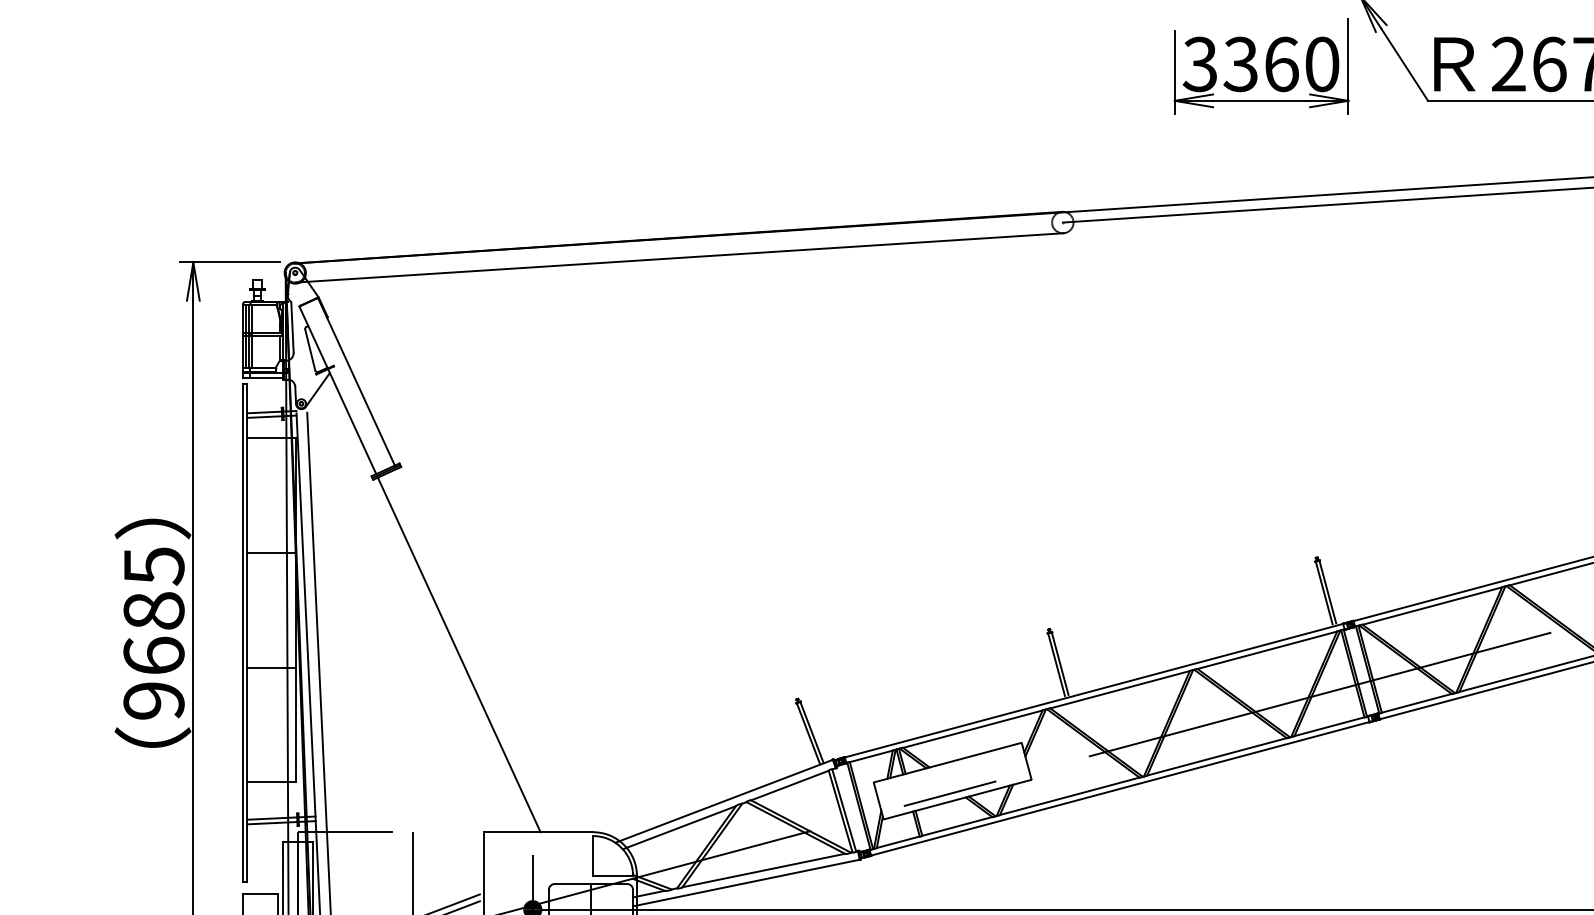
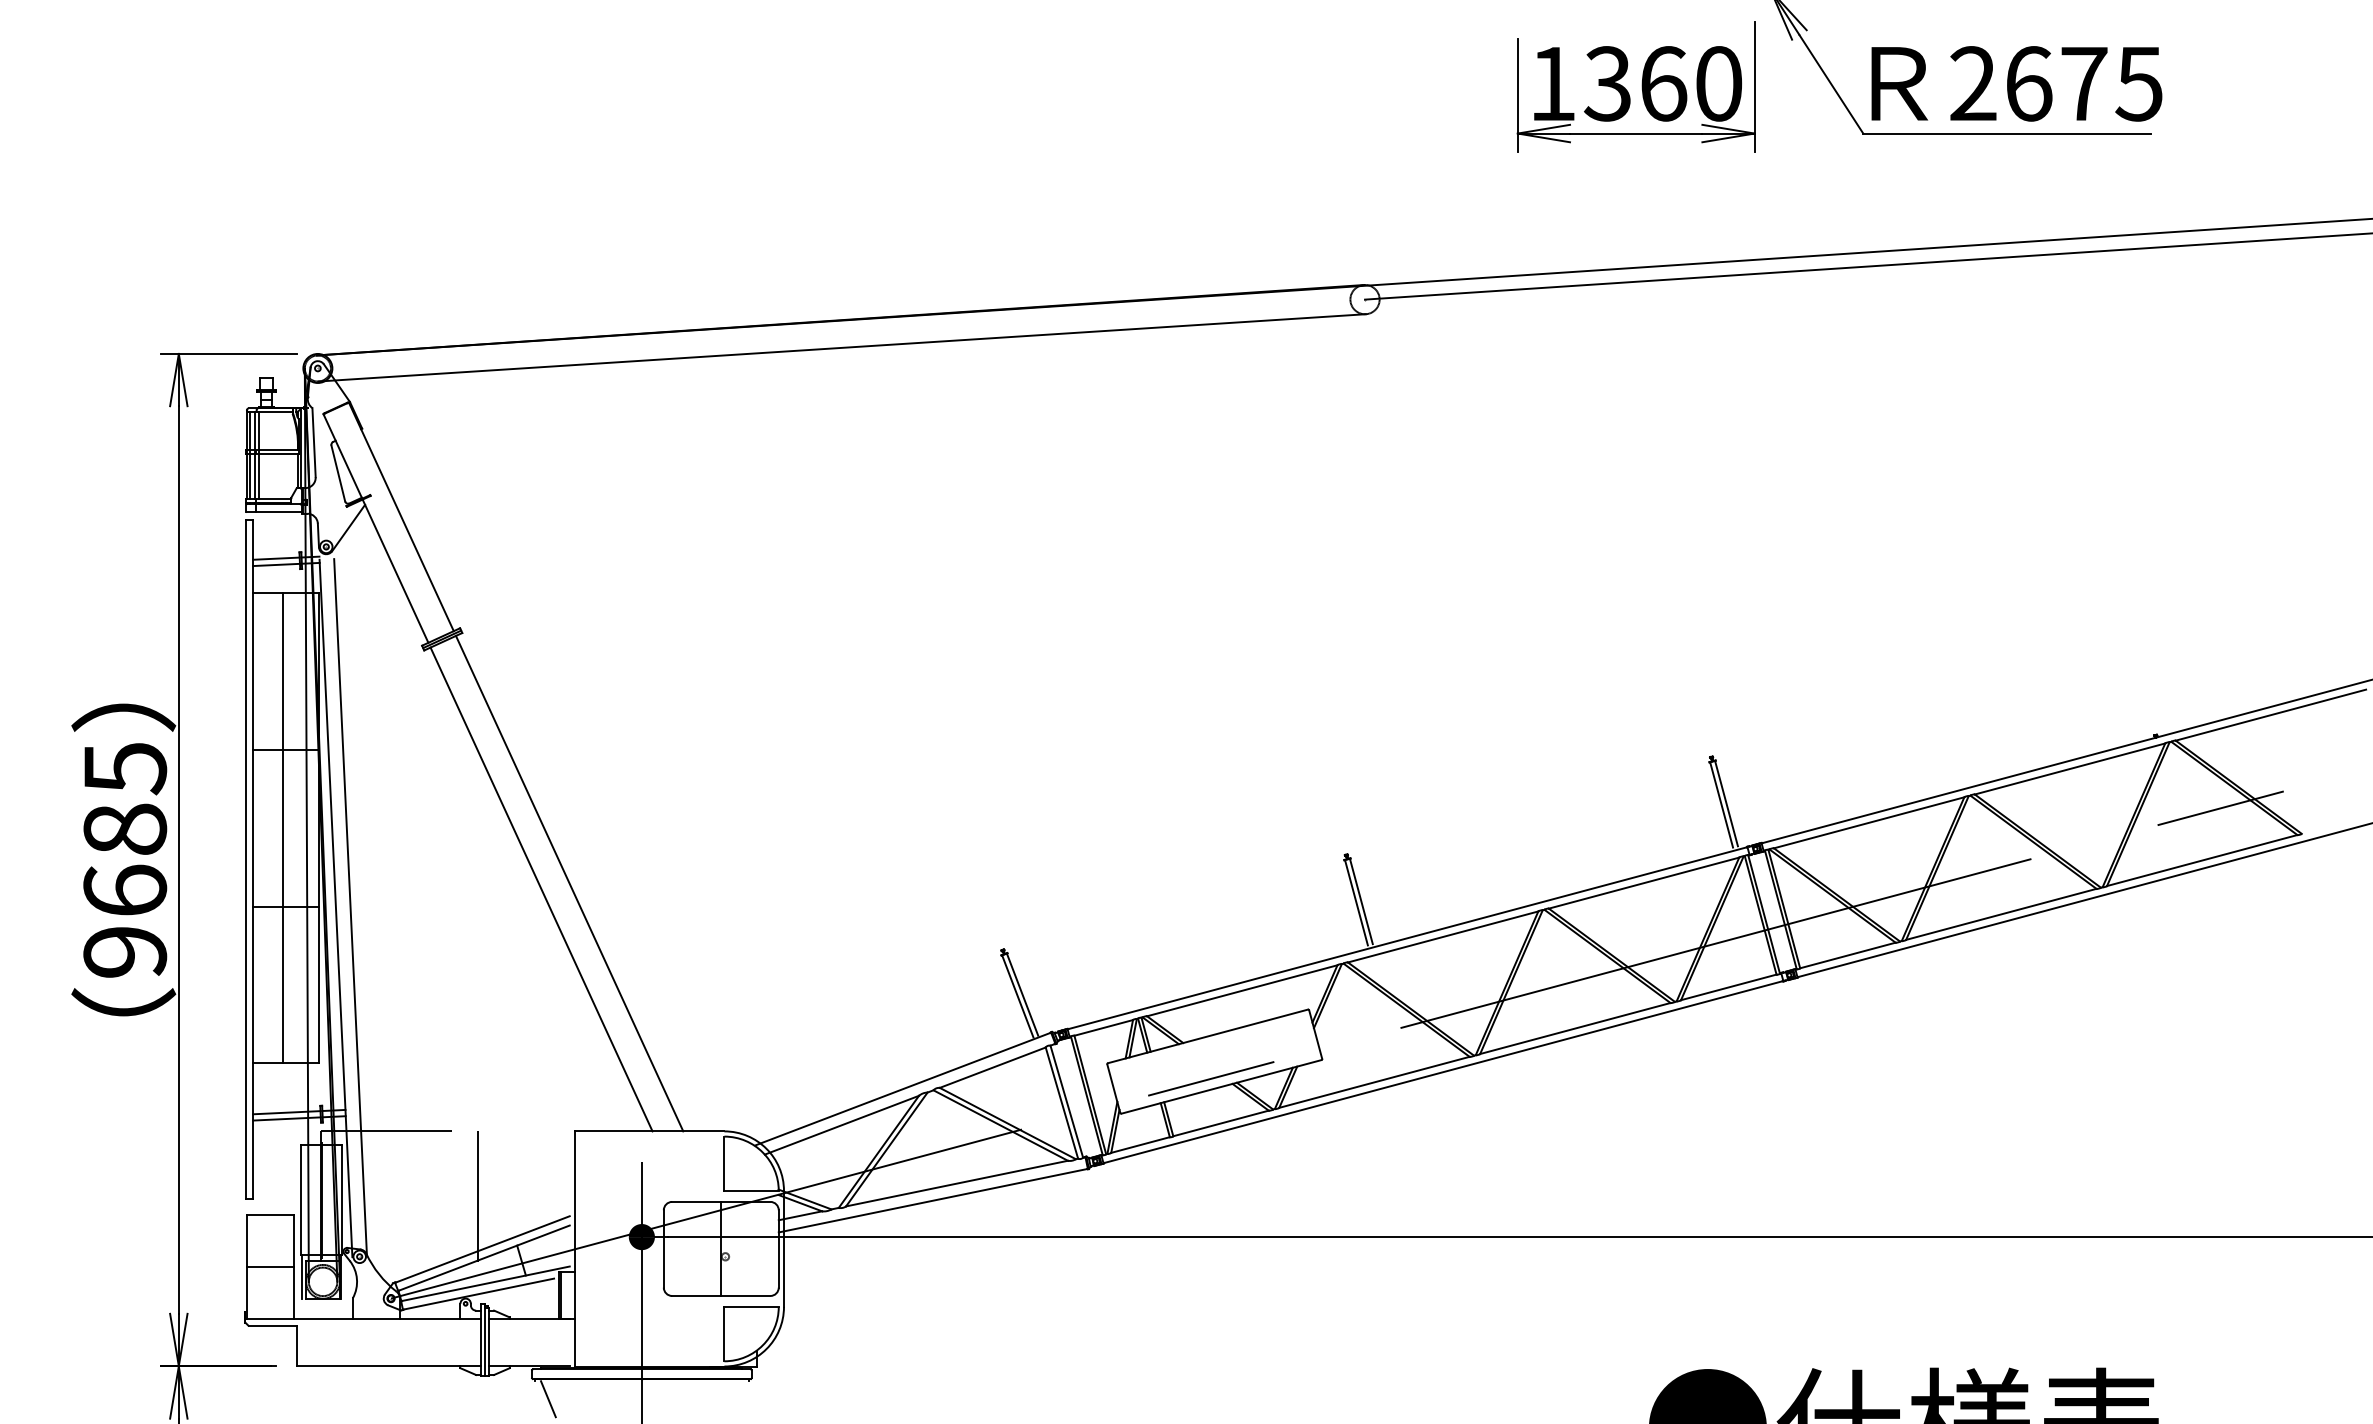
text: (1199, 64) -> (1551, 83), 3360 -> 1360
line: (269, 610) -> (282, 828), added
line: (479, 650) -> (569, 883), added

